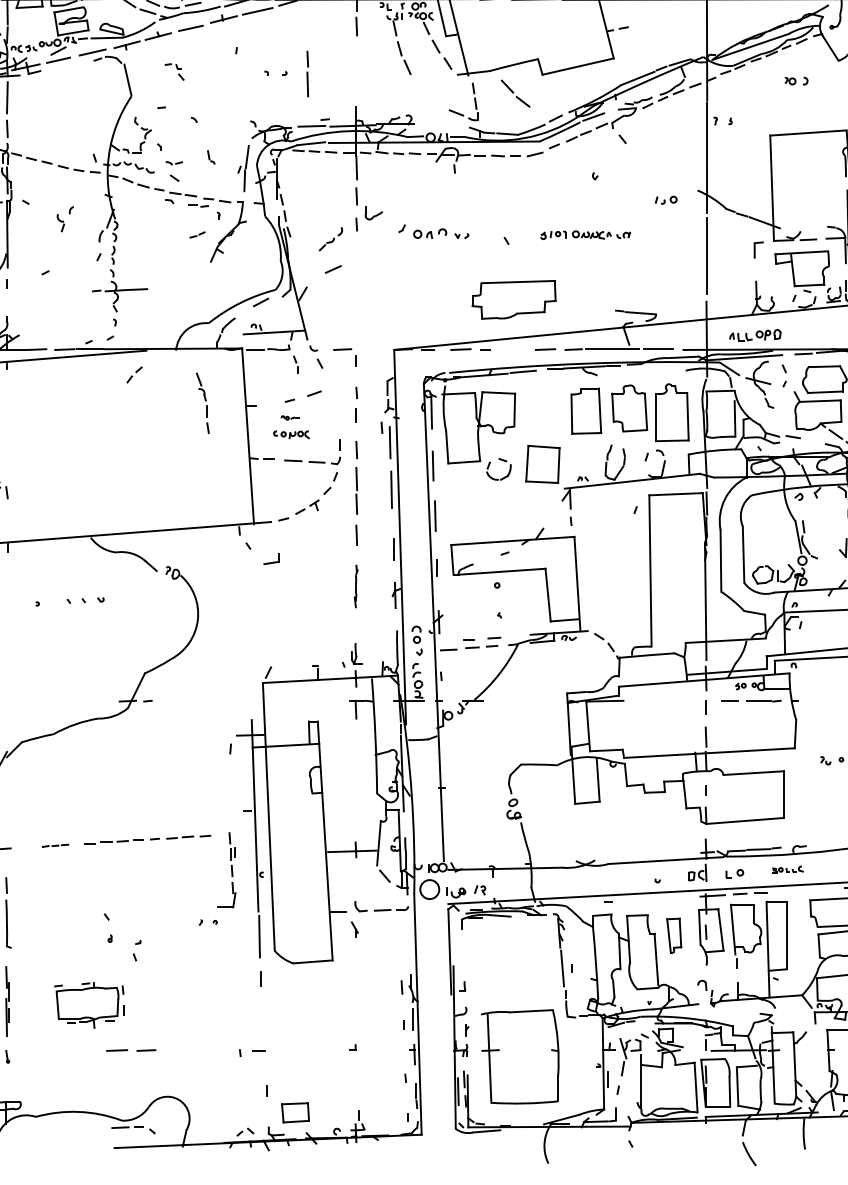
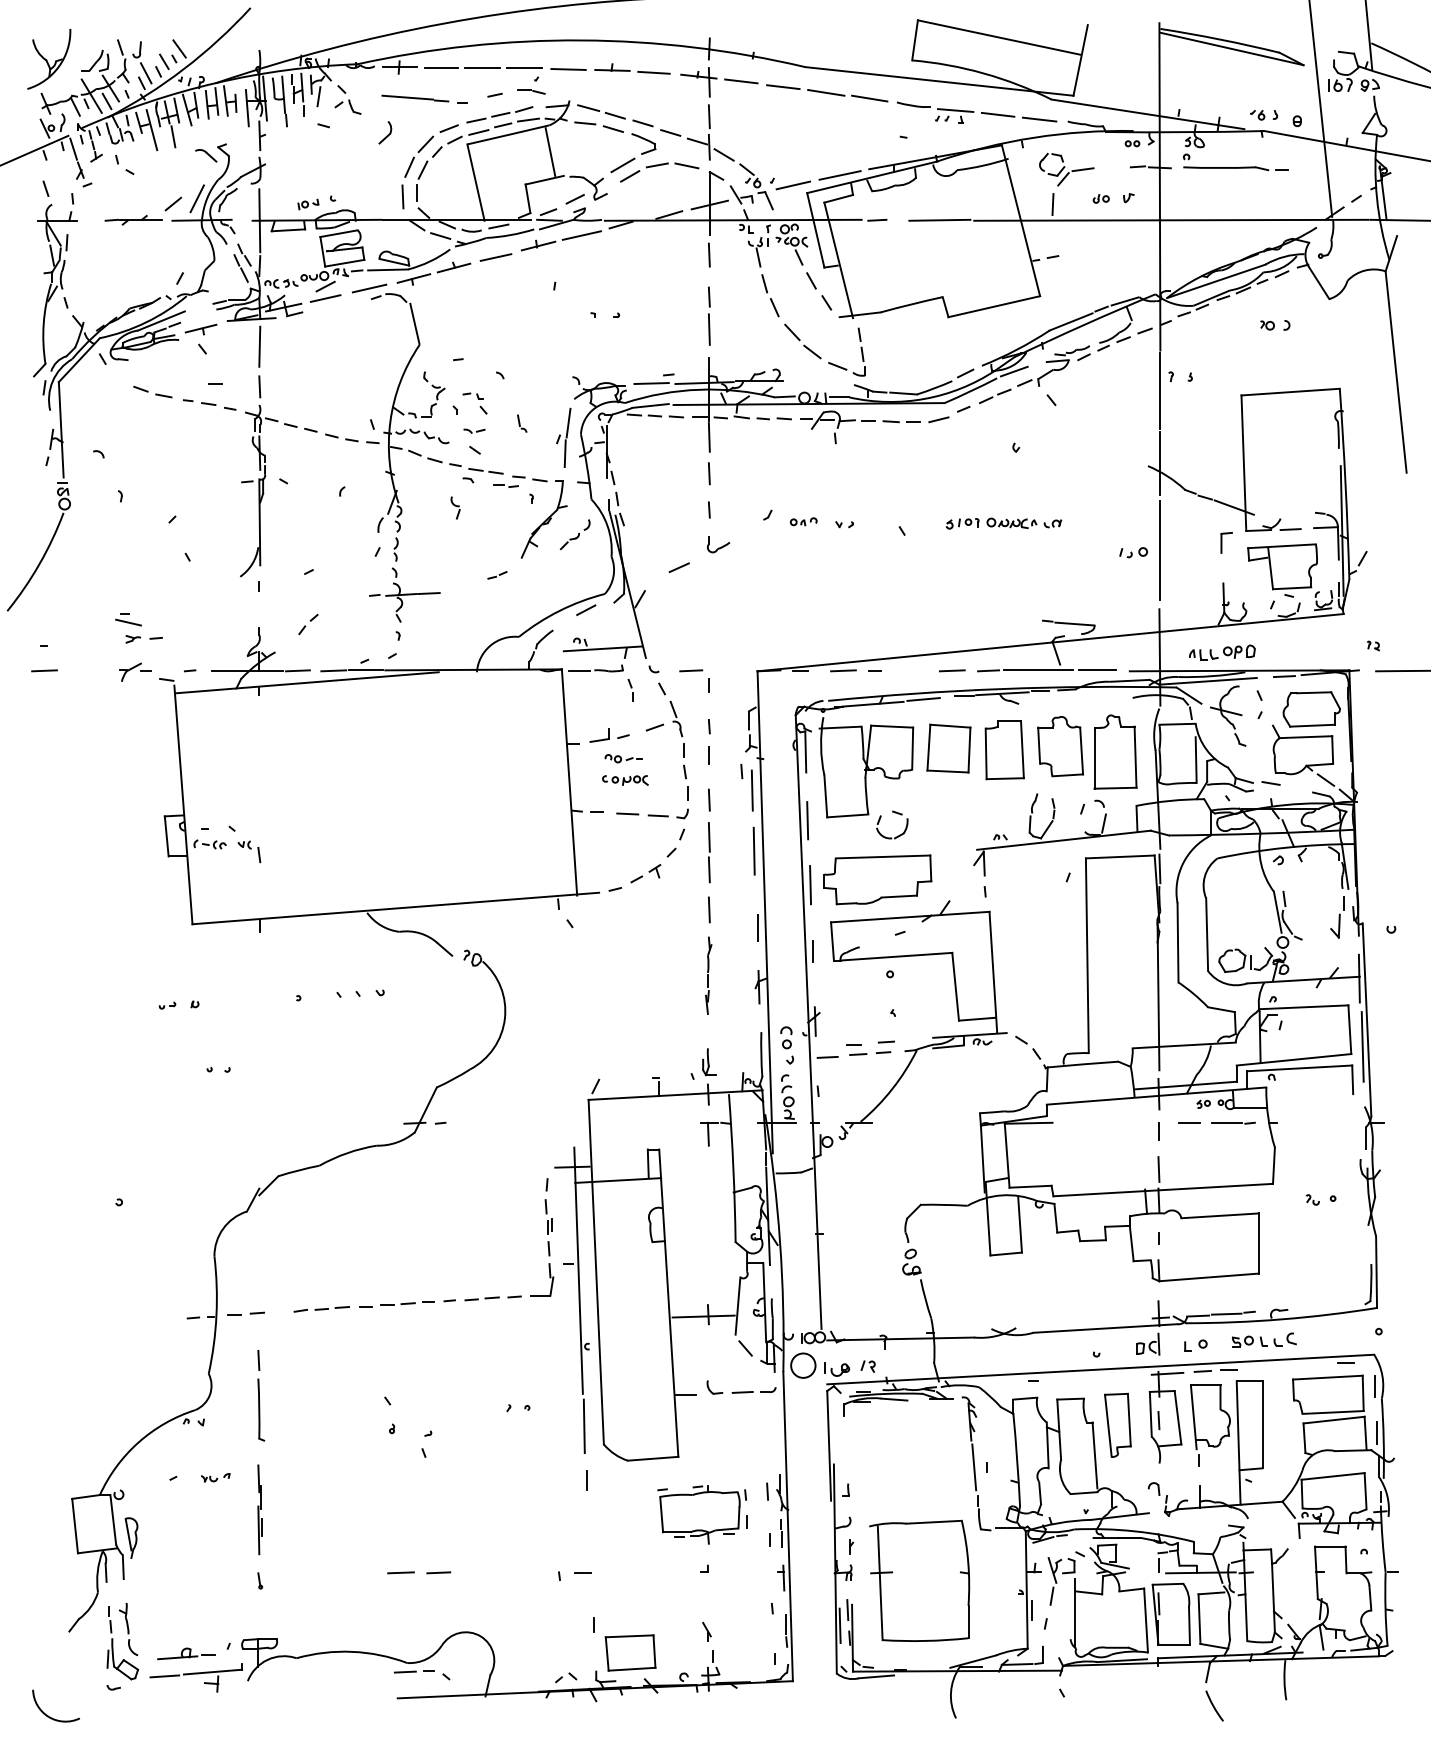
part: (174, 71) -> (474, 403), moved
line: (307, 73) -> (709, 315), moved
part: (515, 93) -> (802, 341), moved
part: (666, 200) -> (1133, 552), moved
part: (373, 213) -> (718, 544), moved
part: (60, 222) -> (455, 507), moved
part: (429, 233) -> (803, 521), size x0.62
part: (197, 235) -> (497, 575), moved
part: (330, 238) -> (574, 534), moved
part: (513, 299) -> (877, 879), moved
part: (134, 374) -> (308, 624), moved
part: (202, 402) -> (677, 739), moved
part: (290, 417) -> (623, 758), size x1.67
part: (542, 464) -> (948, 748), moved
part: (271, 559) -> (599, 735), moved
part: (356, 586) -> (708, 975), size x1.43
part: (55, 845) -> (321, 1309), size x1.67
part: (227, 869) -> (542, 1247), moved
part: (788, 869) -> (1264, 1339), size x1.67
part: (354, 929) -> (706, 1631), moved
part: (673, 935) -> (1117, 1424), size x1.43
part: (89, 1005) -> (702, 1514), moved
part: (295, 1112) -> (630, 1652), size x1.43

